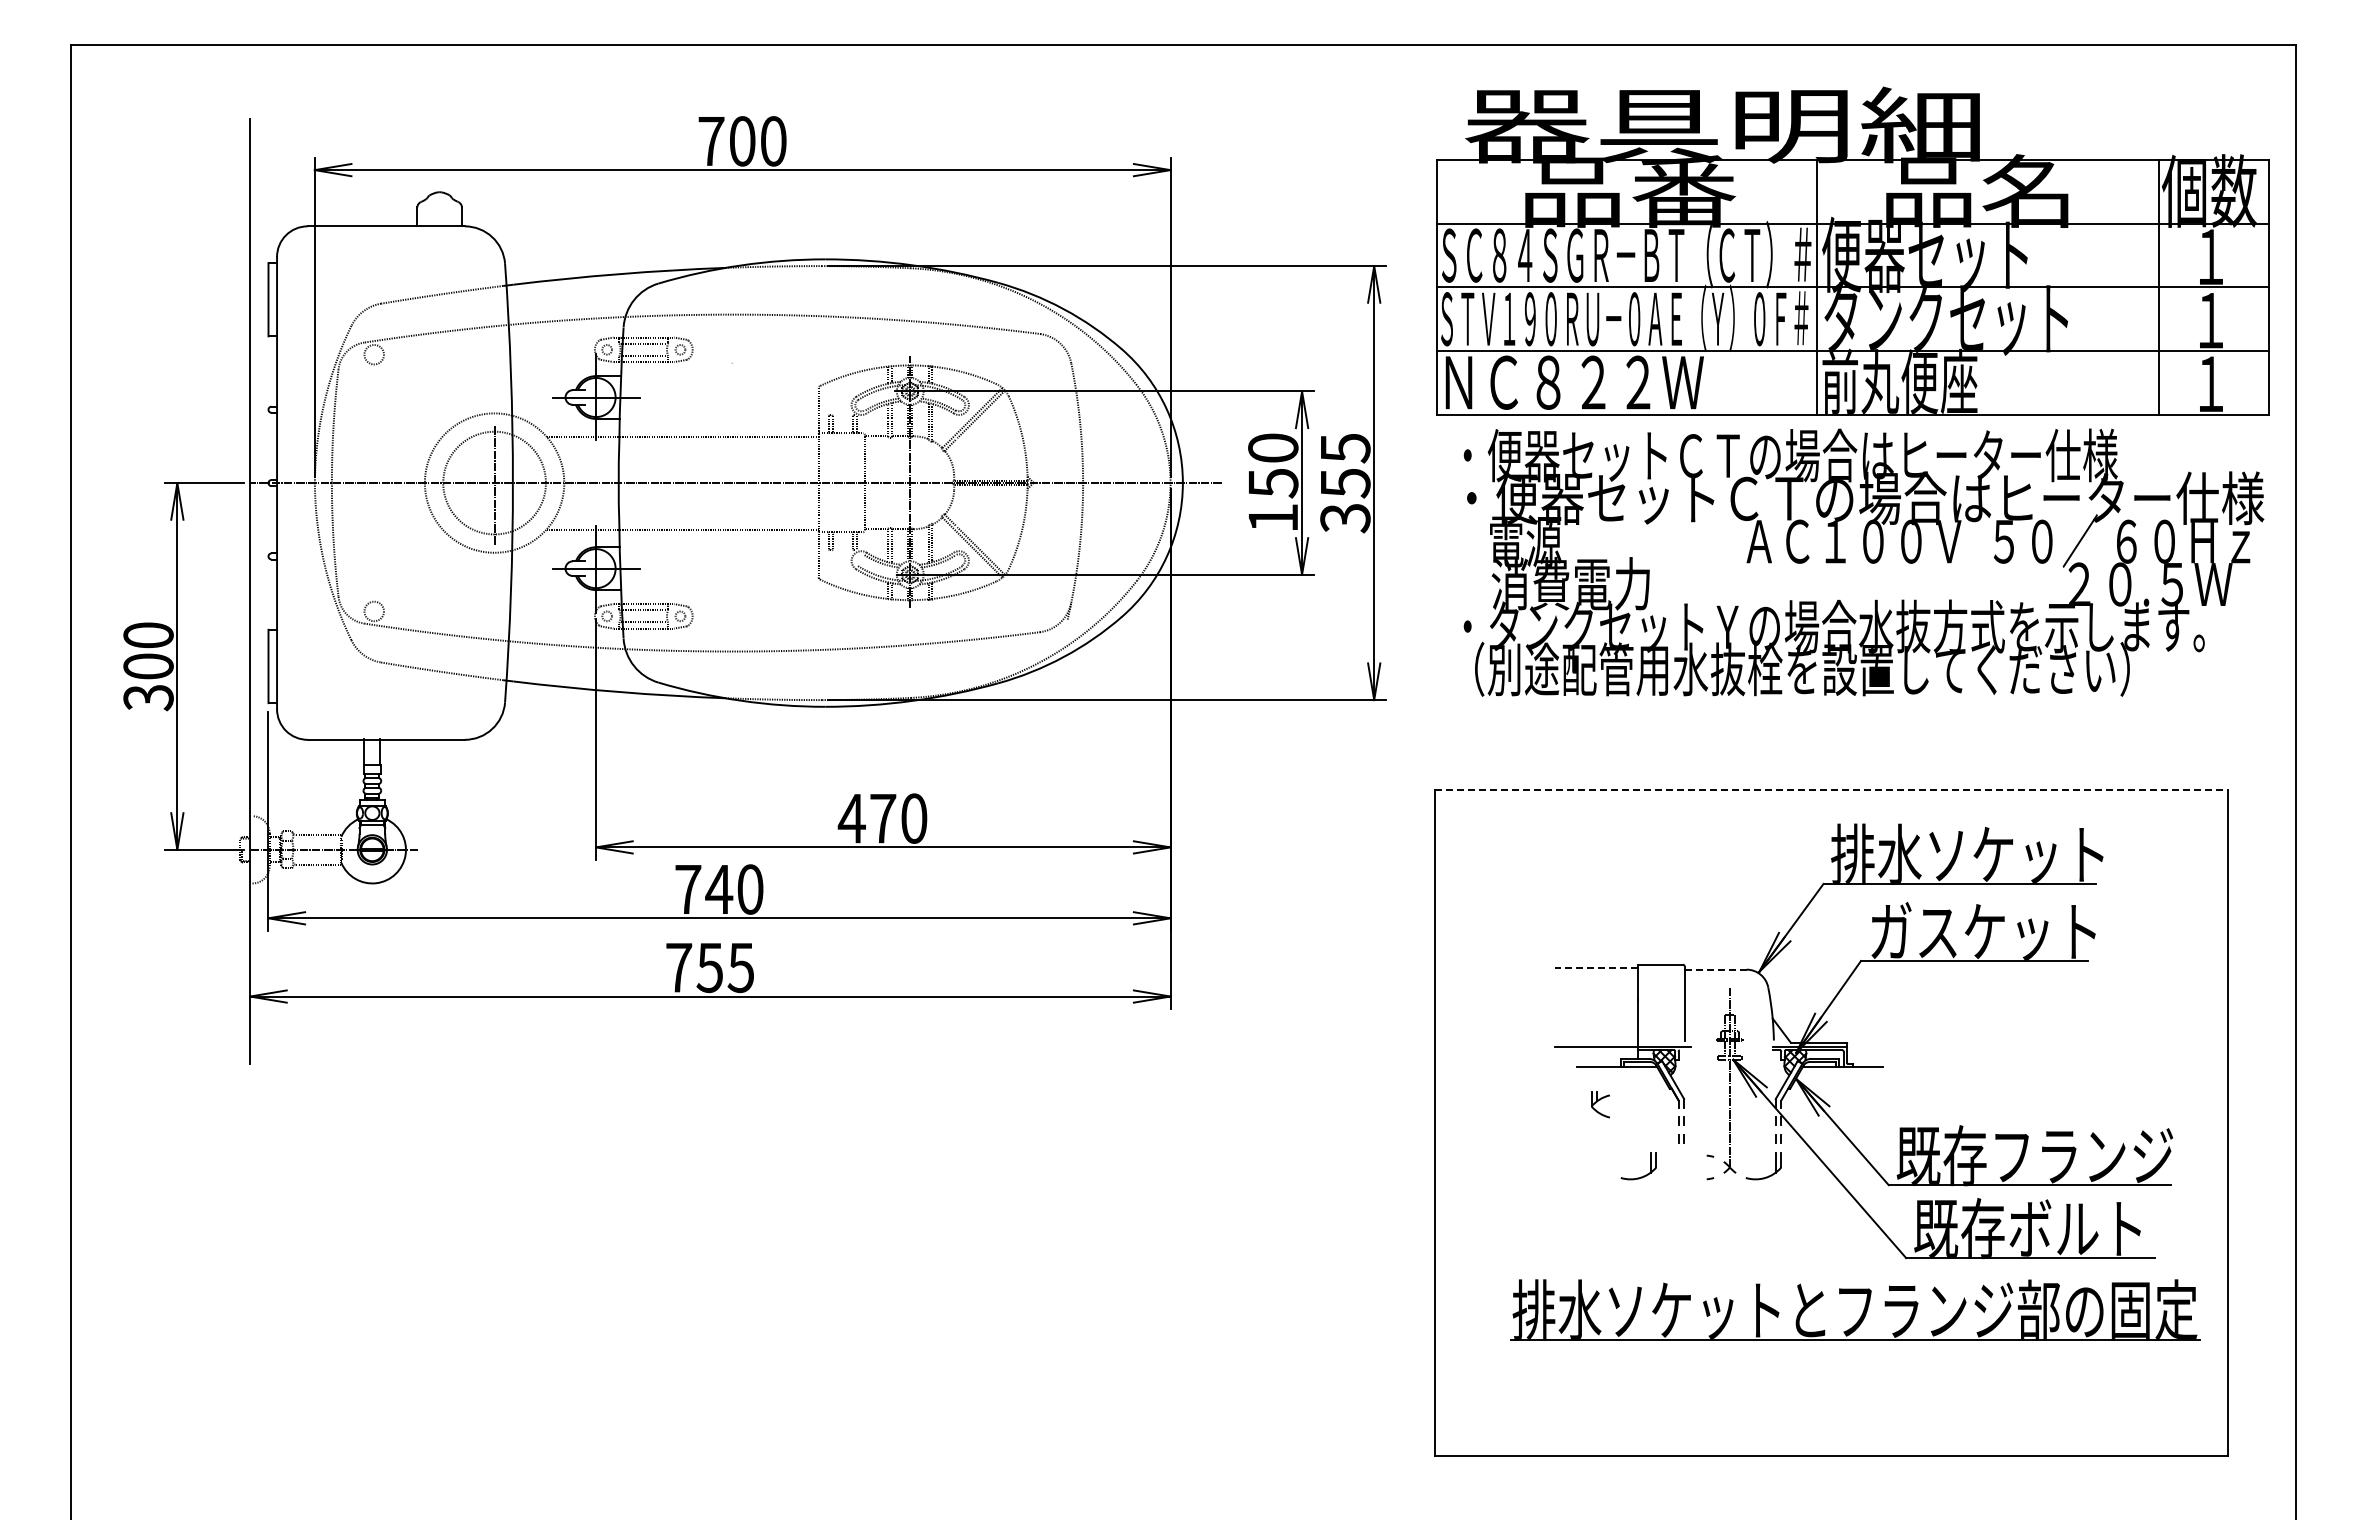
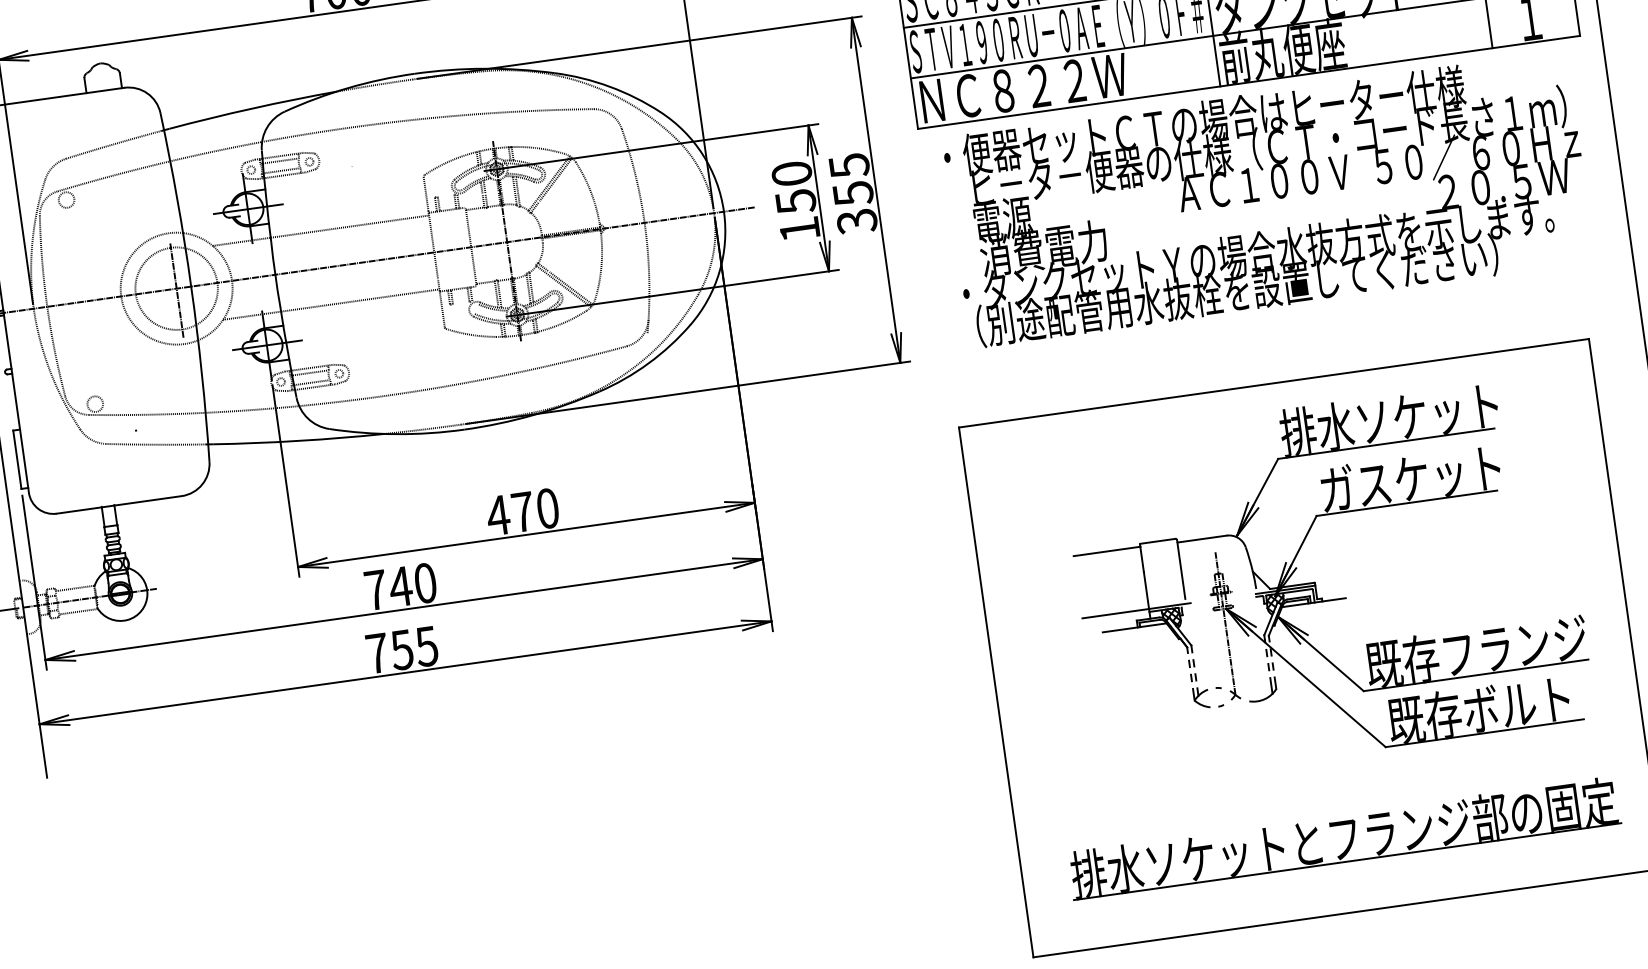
text: (1865, 497) -> (1268, 146), ・便器セットＣＴの場合はヒーター仕様 -> ヒ－タ－便器の仕様（ＣＴ・コード長さ１ｍ）
line: (1831, 789) -> (1273, 382), dashed -> solid
line: (1596, 968) -> (1107, 551), dashed -> solid
line: (1715, 969) -> (1201, 539), dashed -> solid
part: (1600, 1104) -> (1201, 697), moved
part: (1640, 1176) -> (1165, 711), removed
part: (1862, 1312) -> (1350, 839), moved

